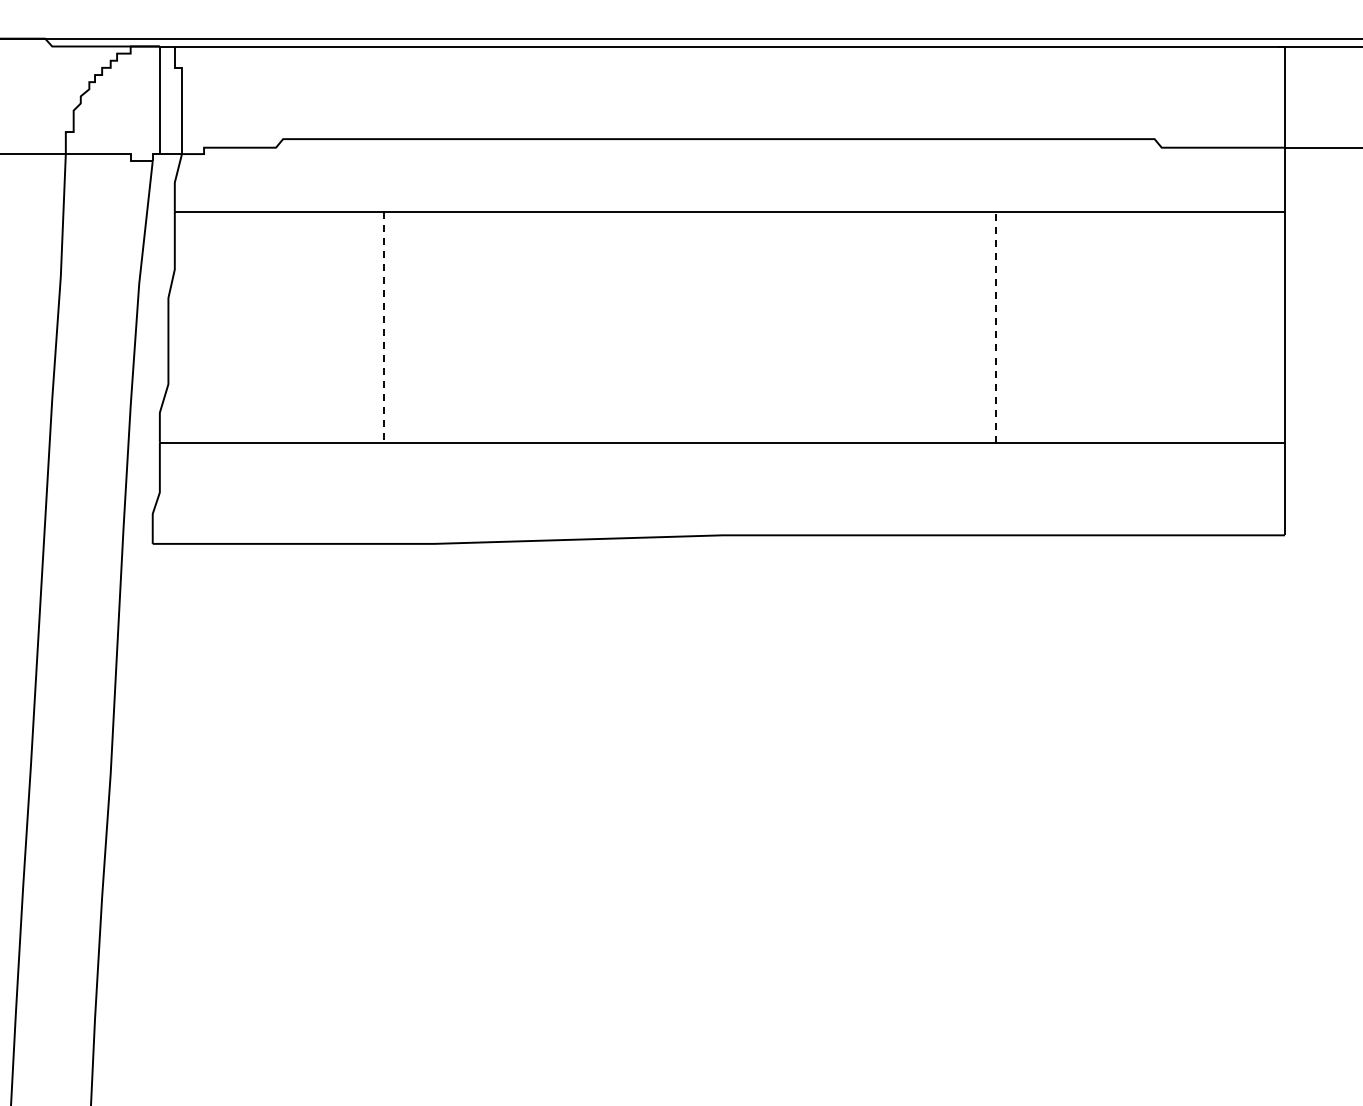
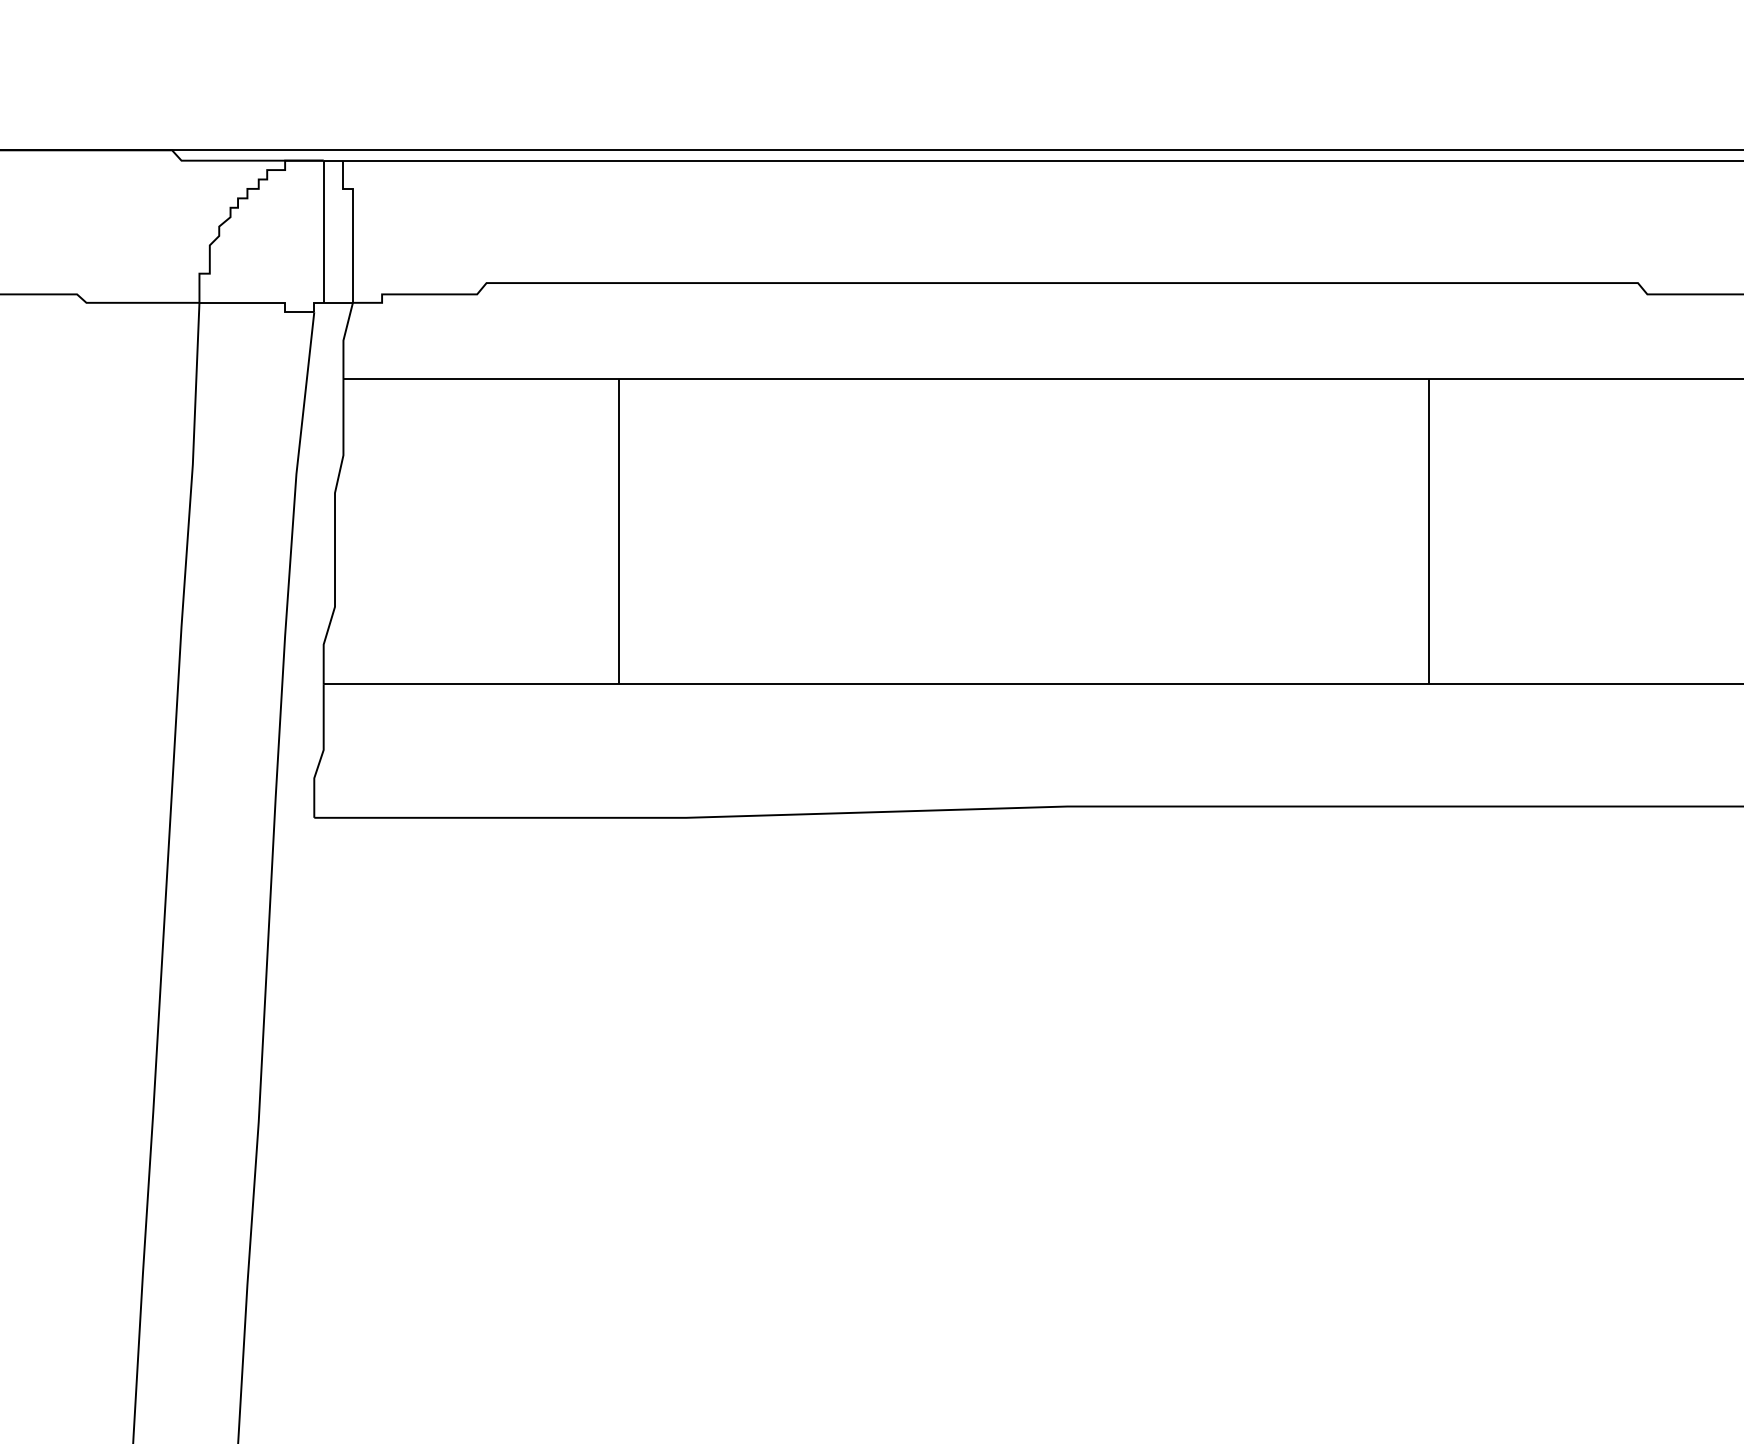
line: (996, 326) -> (1429, 530), dashed -> solid
line: (383, 327) -> (619, 531), dashed -> solid

